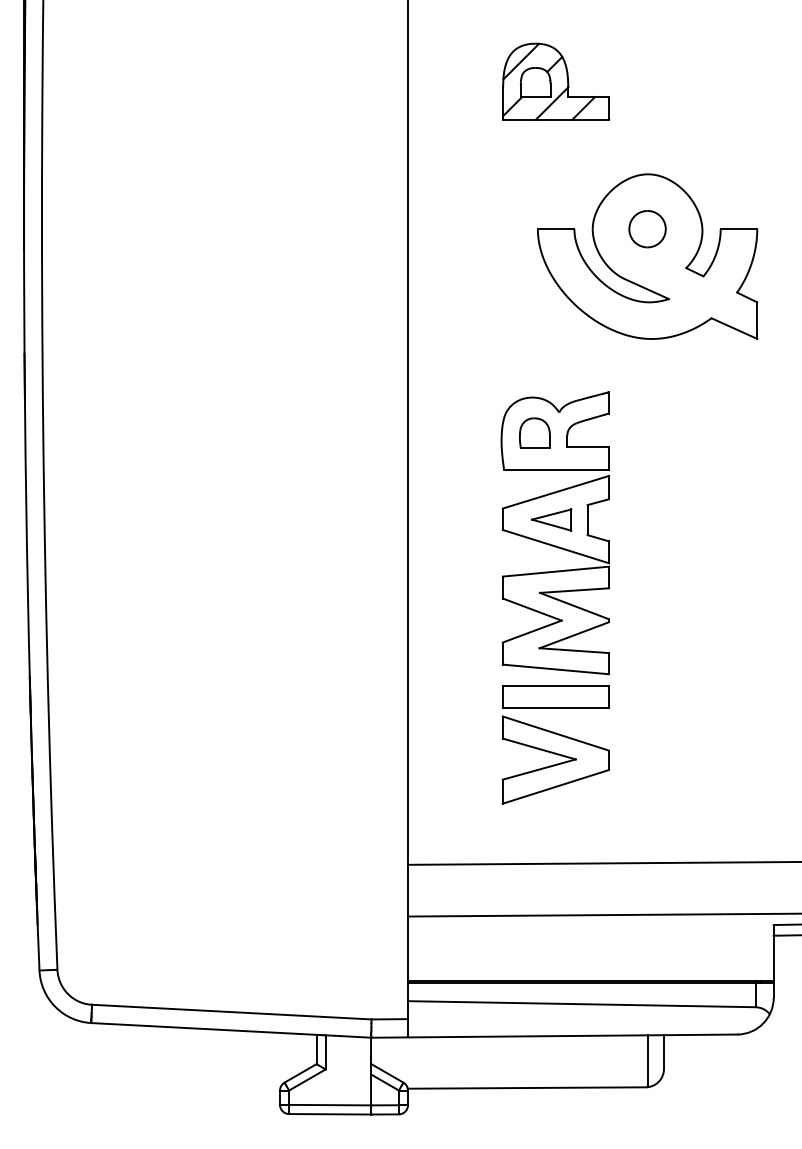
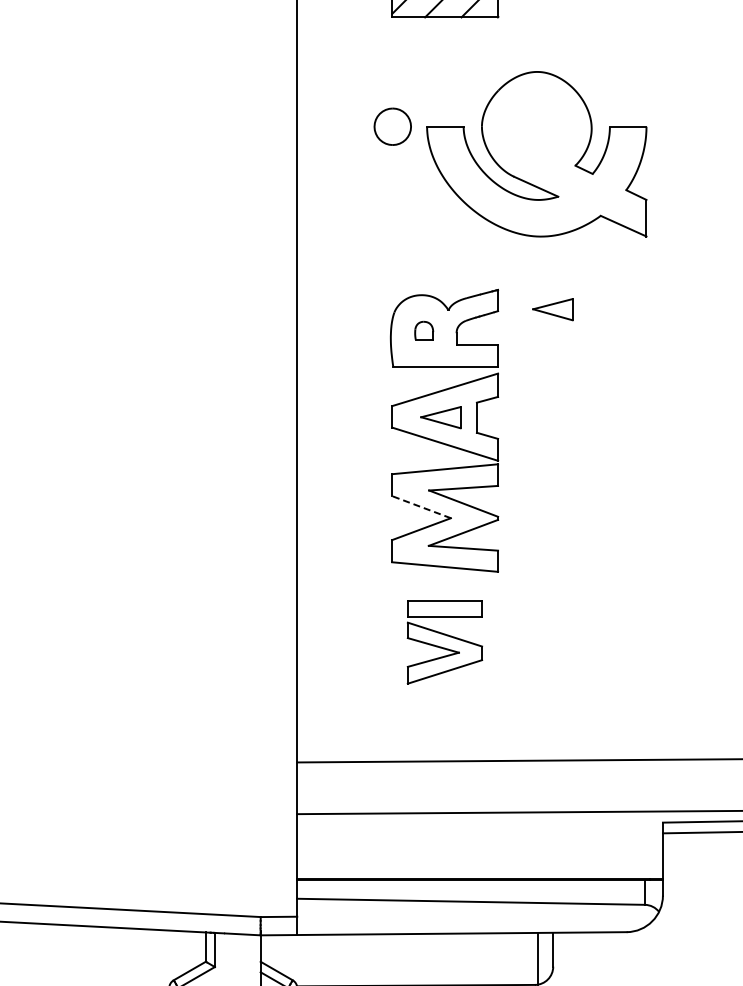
part: (647, 229) -> (392, 127), moved
part: (663, 411) -> (552, 309), added
part: (534, 432) -> (423, 330), size x0.6
line: (531, 609) -> (420, 507), solid -> dashed
part: (555, 744) -> (444, 642), size x0.7

